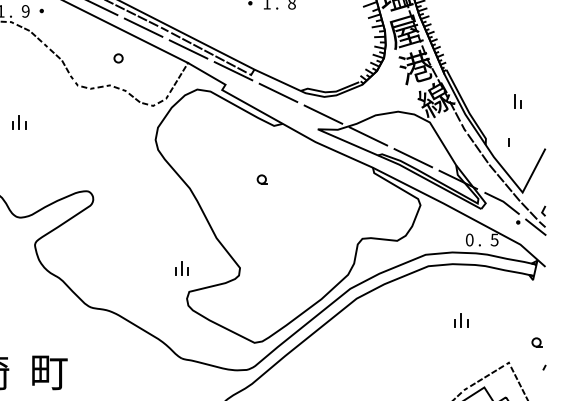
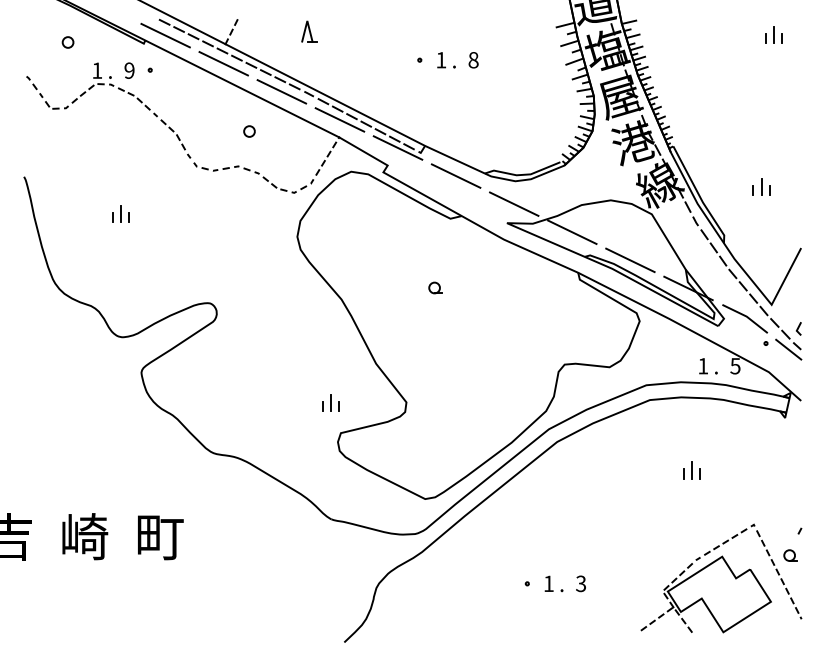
line: (507, 142) -> (752, 190), moved
text: (469, 240) -> (703, 366), 0 -> 1
part: (537, 342) -> (790, 555), moved

